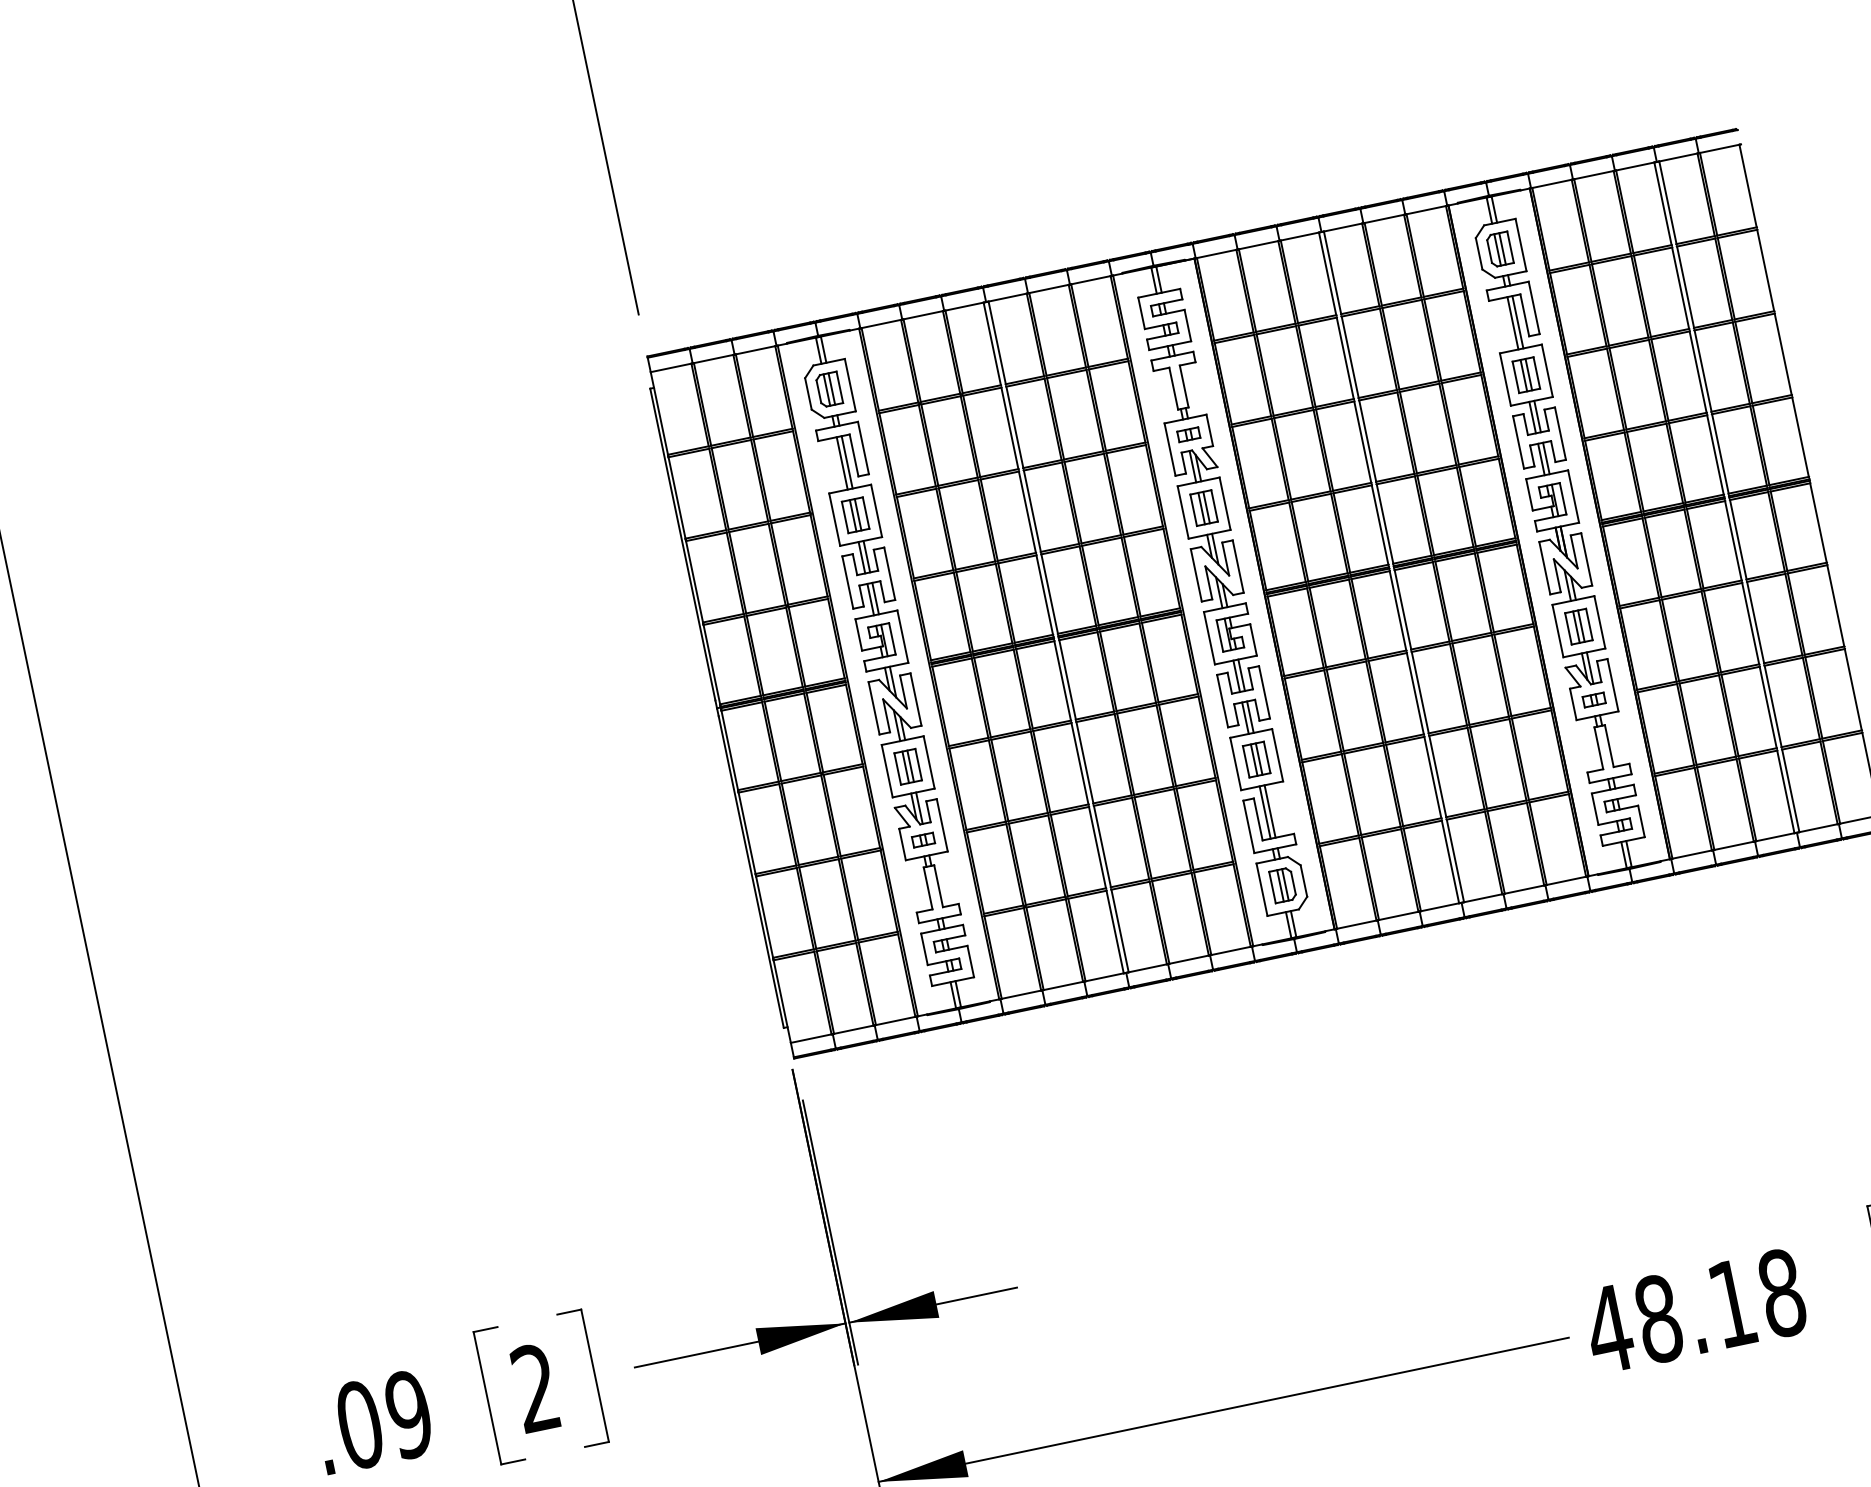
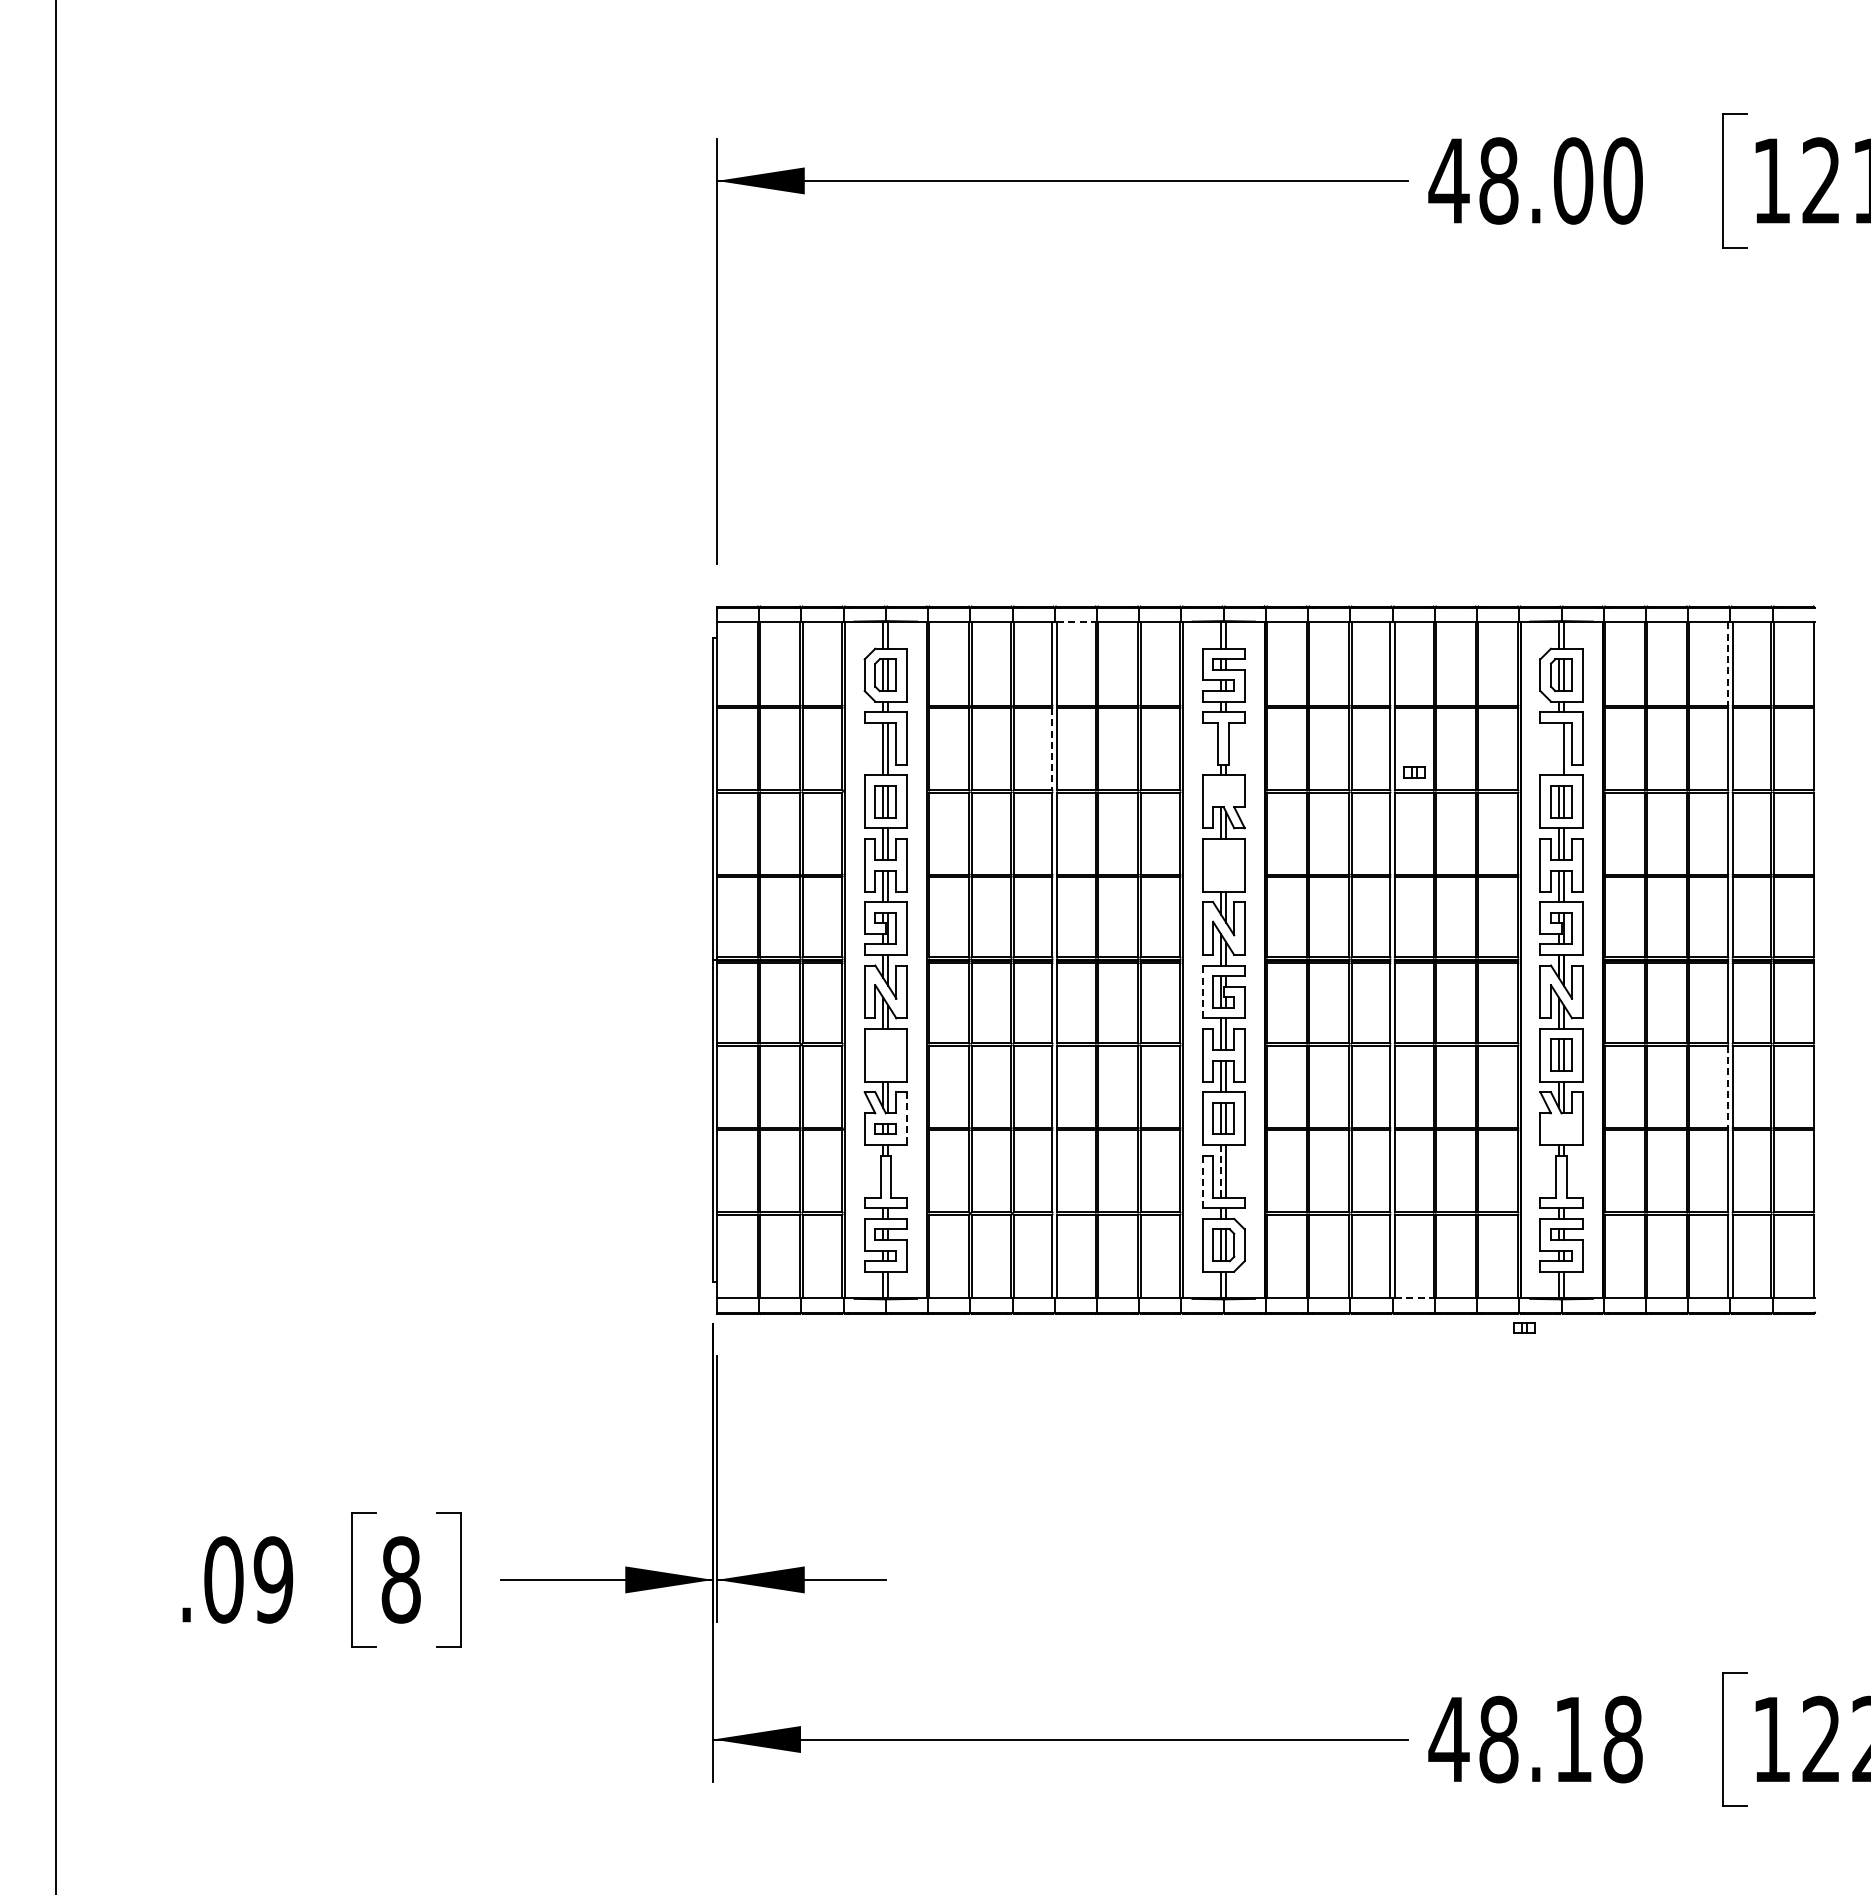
line: (1662, 204) -> (1727, 664), solid -> dashed
line: (1008, 297) -> (1077, 622), solid -> dashed
line: (1513, 322) -> (1559, 748), removed
line: (1010, 428) -> (1052, 749), solid -> dashed
part: (1188, 434) -> (1414, 772), moved
part: (1203, 507) -> (1223, 864), removed
line: (1750, 623) -> (1727, 1086), solid -> dashed
line: (1209, 637) -> (1202, 991), solid -> dashed
part: (1594, 699) -> (1524, 1327), moved
part: (907, 766) -> (885, 1054), removed
line: (1265, 812) -> (1221, 1171), solid -> dashed
line: (942, 826) -> (906, 1119), solid -> dashed
line: (1248, 826) -> (1202, 1181), solid -> dashed
line: (1483, 898) -> (1414, 1298), solid -> dashed
text: (535, 1387) -> (400, 1579), 2 -> 8

